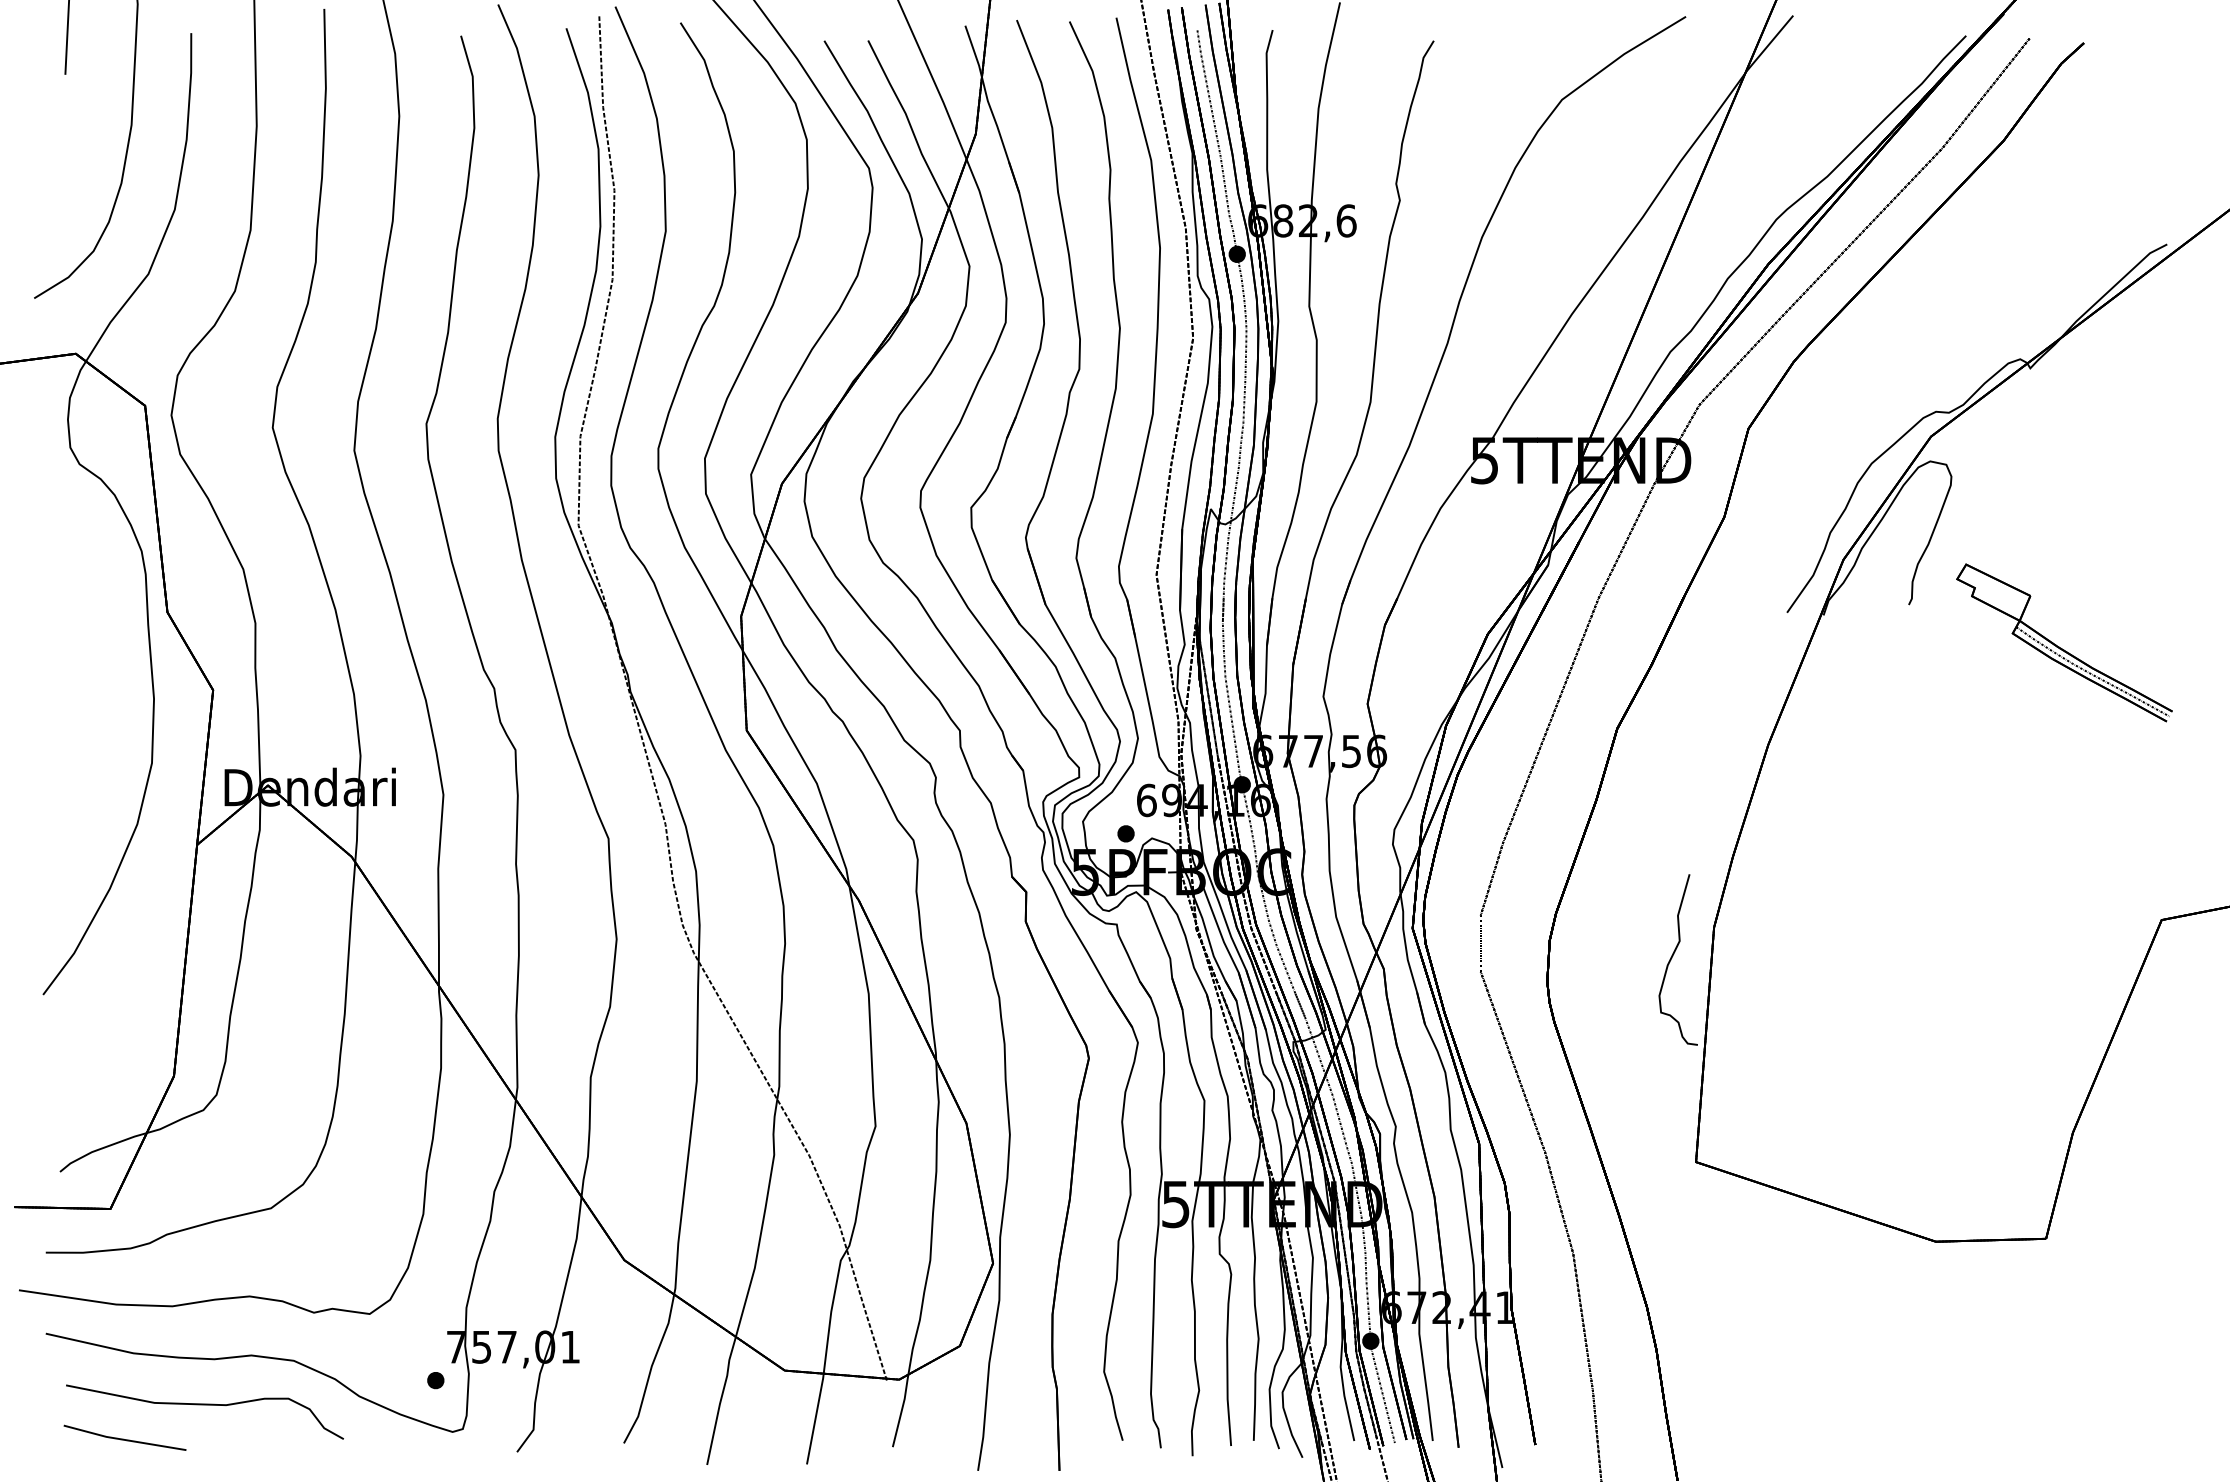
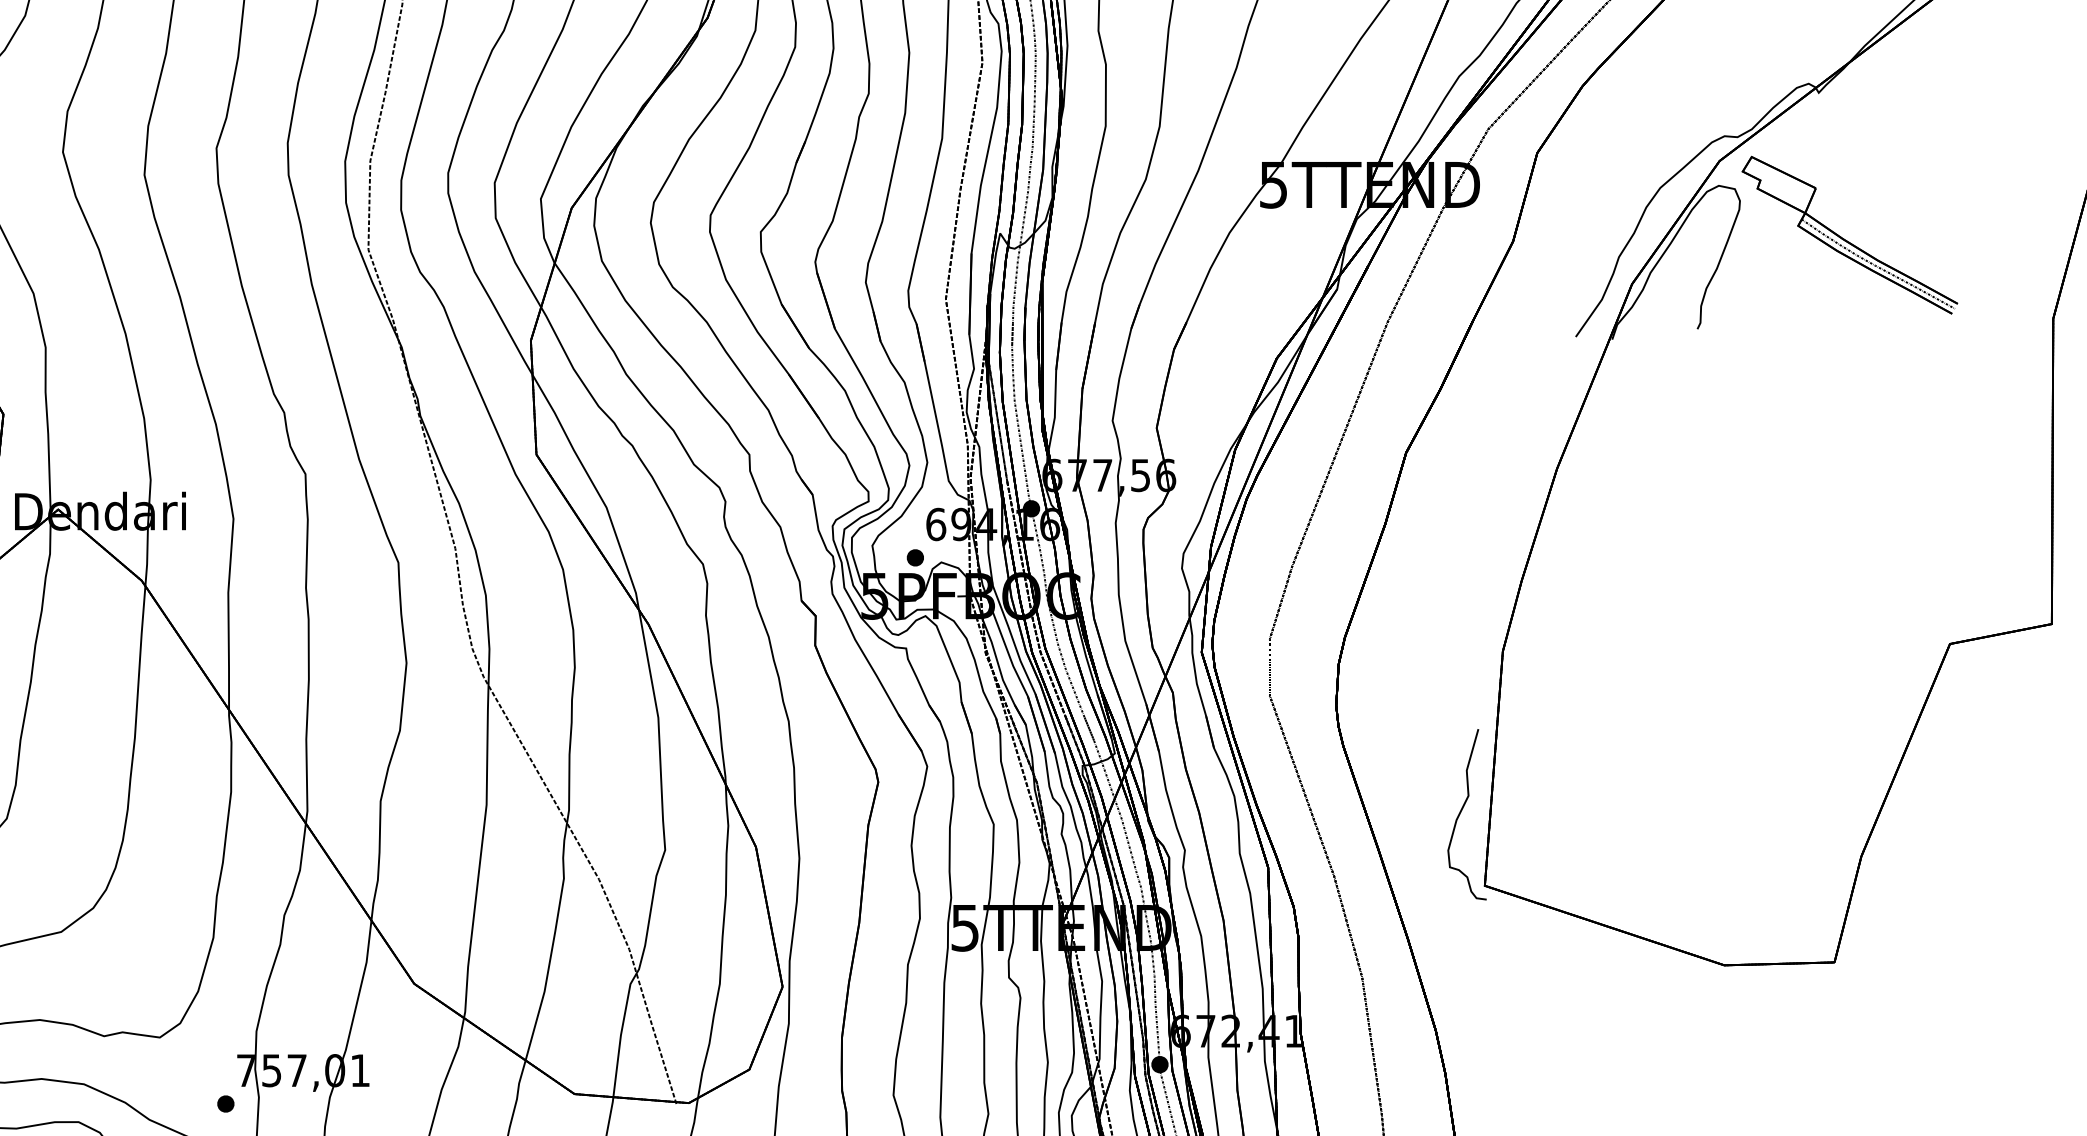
part: (2062, 648) -> (1847, 240), moved
curve: (1673, 956) -> (1462, 811), moved

